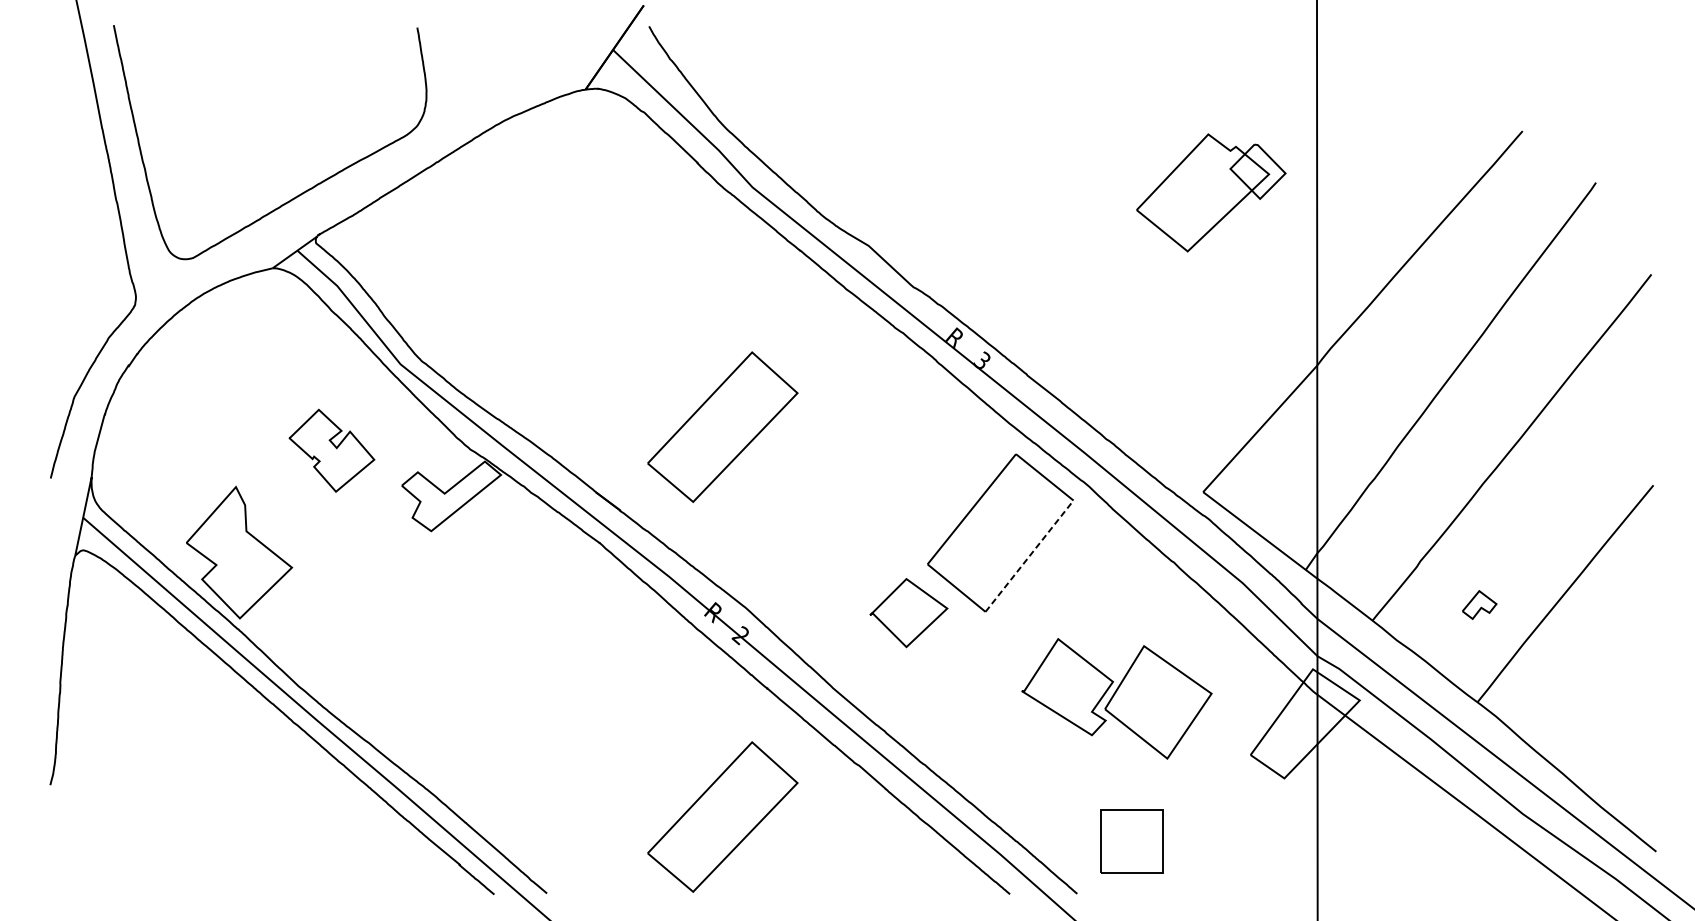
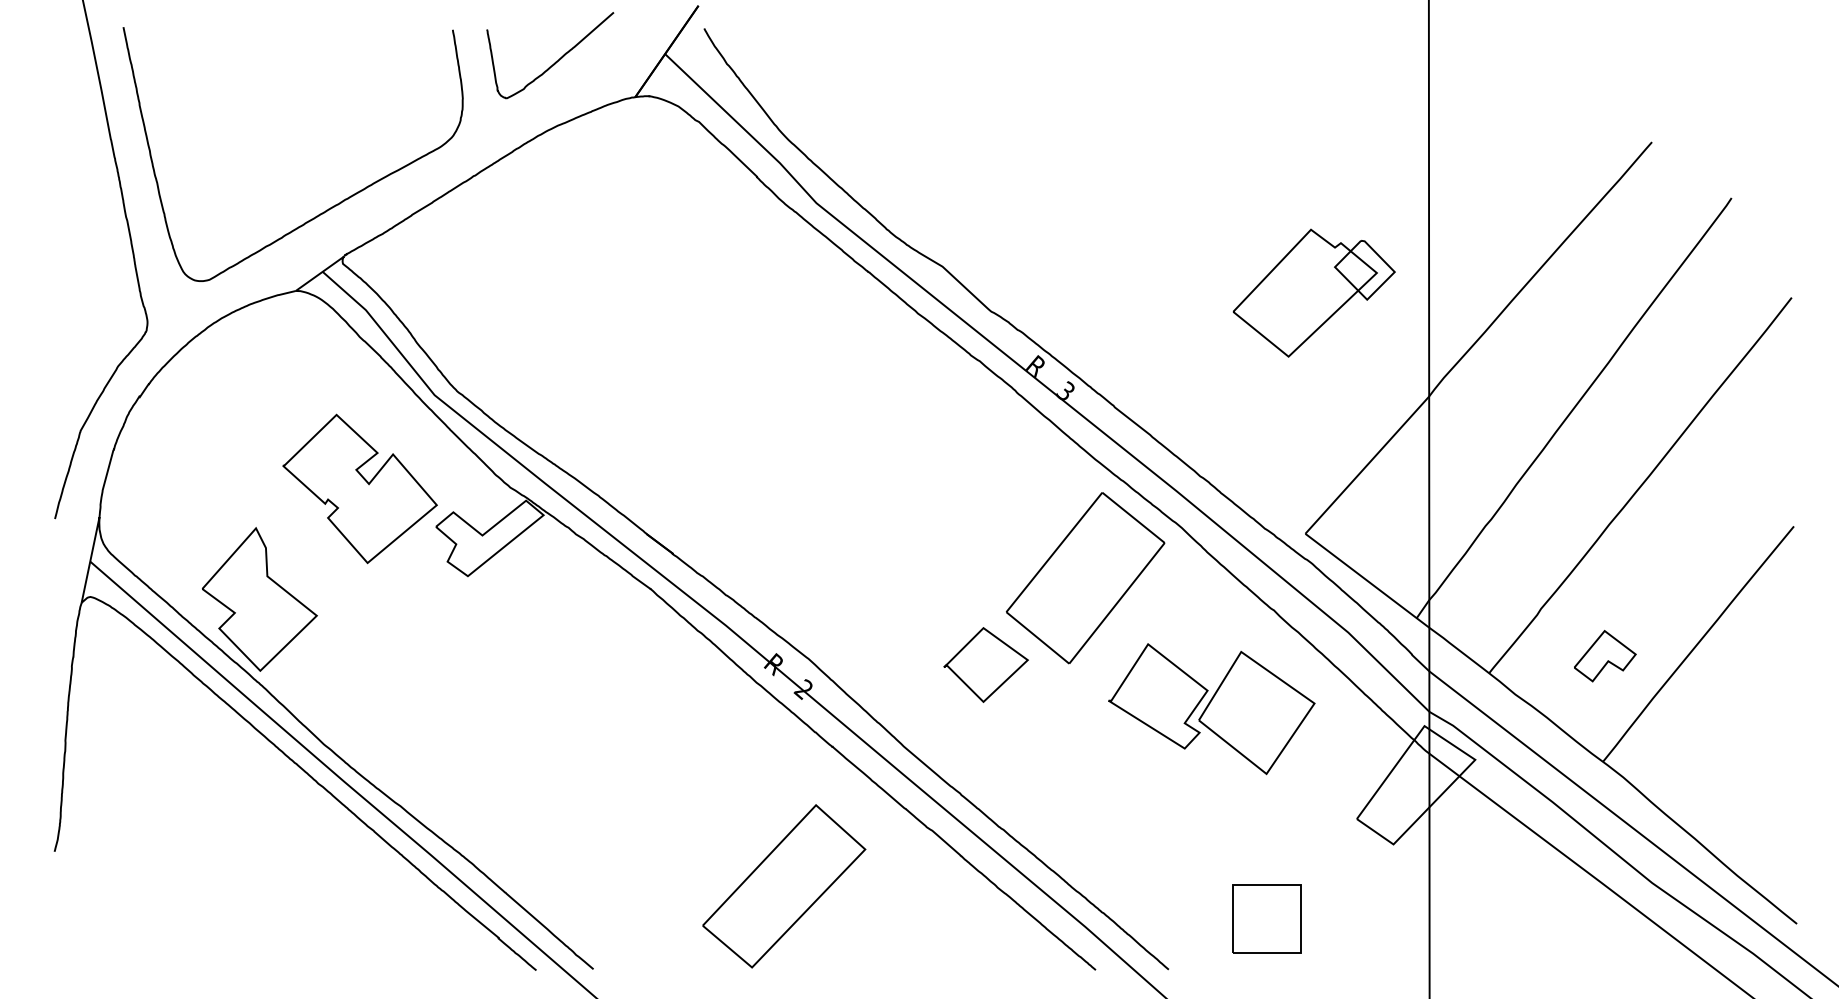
curve: (512, 56) -> (555, 61), added
part: (1210, 192) -> (1313, 292), moved
part: (723, 427) -> (784, 463), removed
part: (331, 450) -> (359, 488), size x1.67
line: (1029, 556) -> (1117, 603), dashed -> solid
part: (1479, 605) -> (1605, 656), size x1.67
part: (1116, 699) -> (1211, 709), moved
part: (1131, 841) -> (1266, 918), moved

